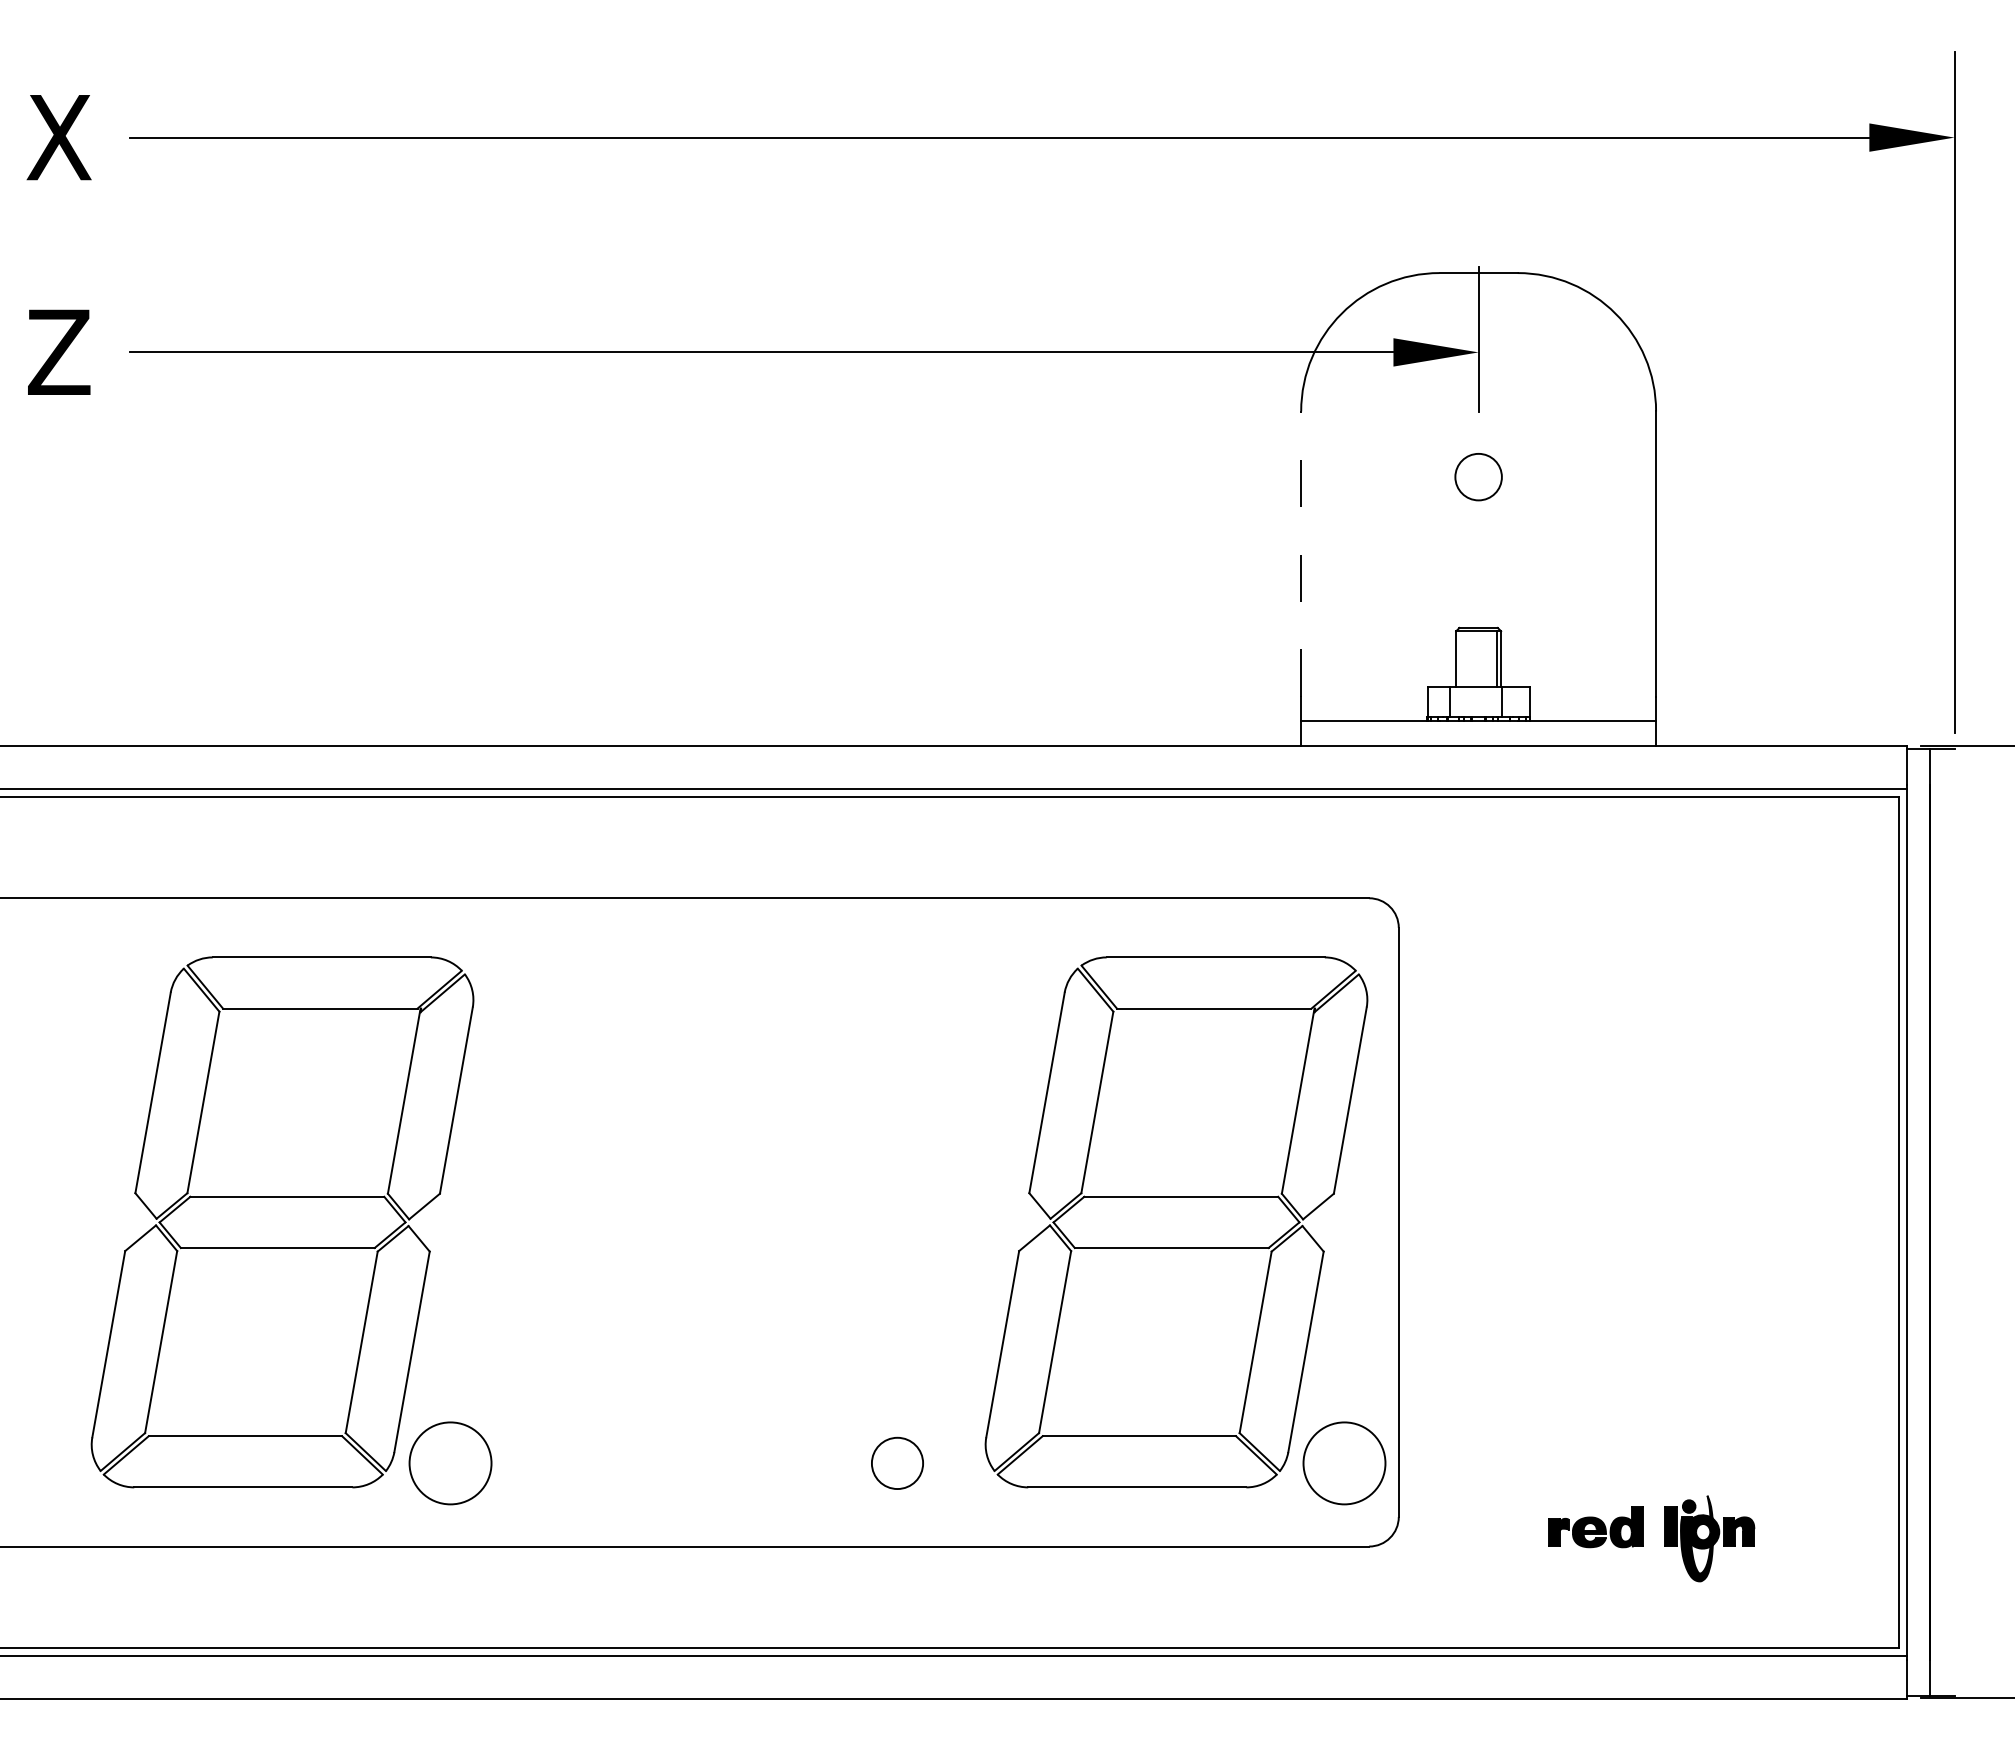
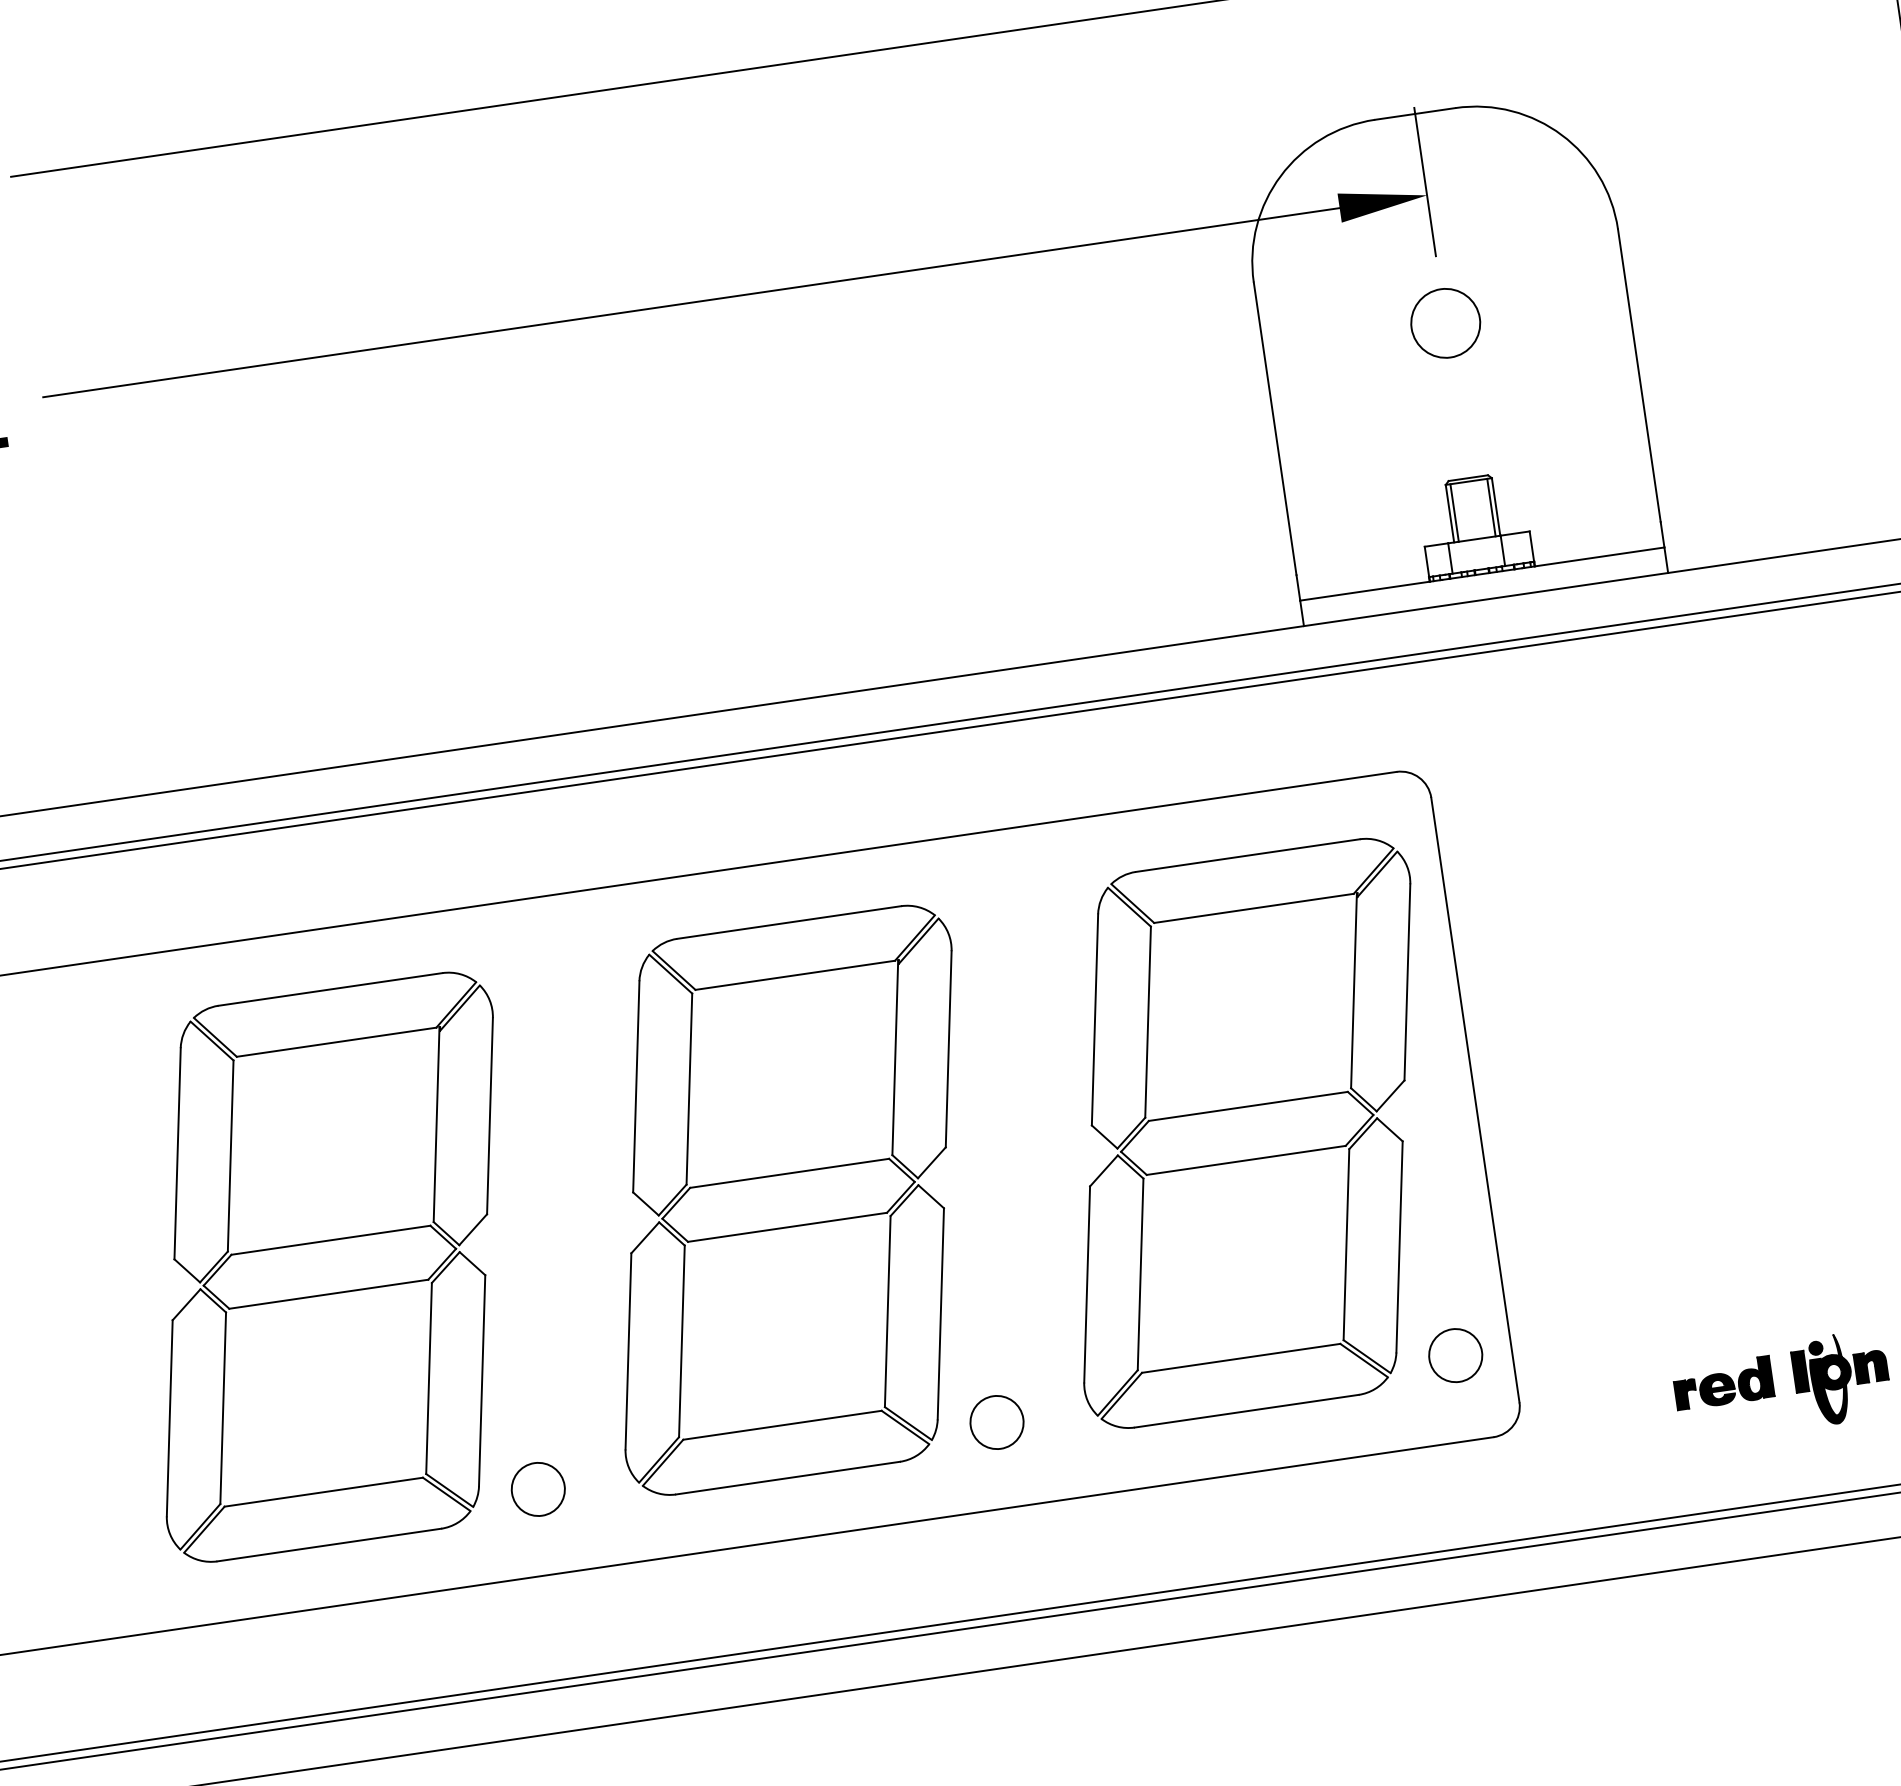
circle: (1478, 476) -> (1445, 322), size x1.43
line: (1301, 554) -> (1275, 429), dashed -> solid
line: (1460, 659) -> (1454, 513), added
part: (729, 1222) -> (788, 1200), added
circle: (450, 1463) -> (538, 1489), size x0.62
circle: (1344, 1463) -> (1455, 1355), size x0.62

